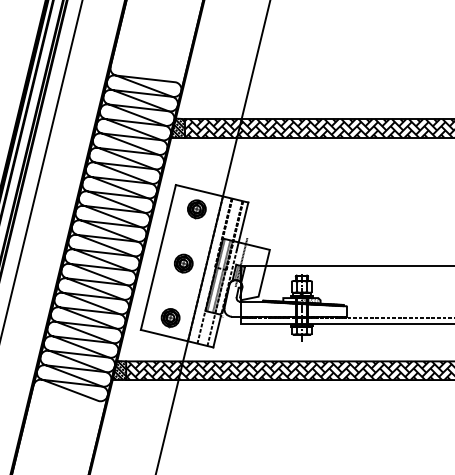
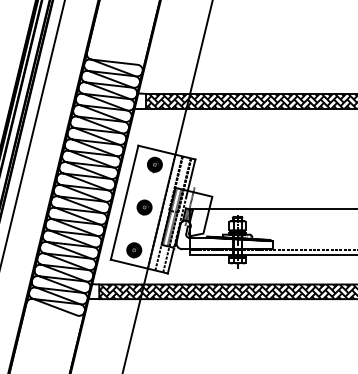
hatch: (178, 127) -> (140, 100), removed
hatch: (119, 370) -> (94, 291), removed

